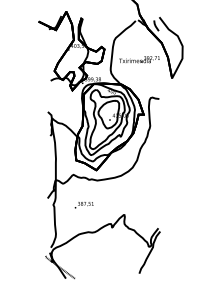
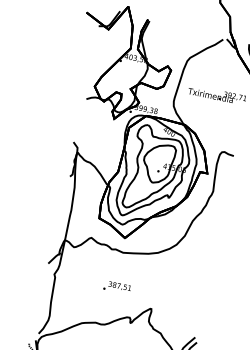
text: (83, 205) -> (116, 287), moved

